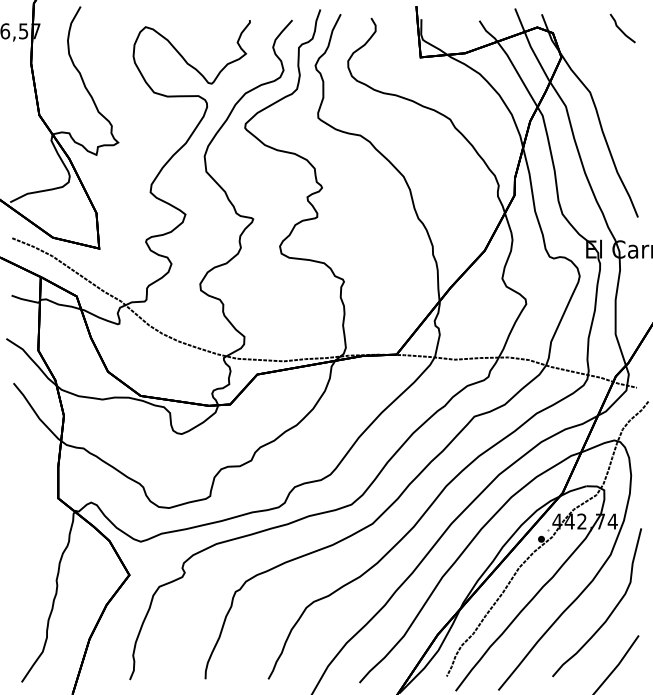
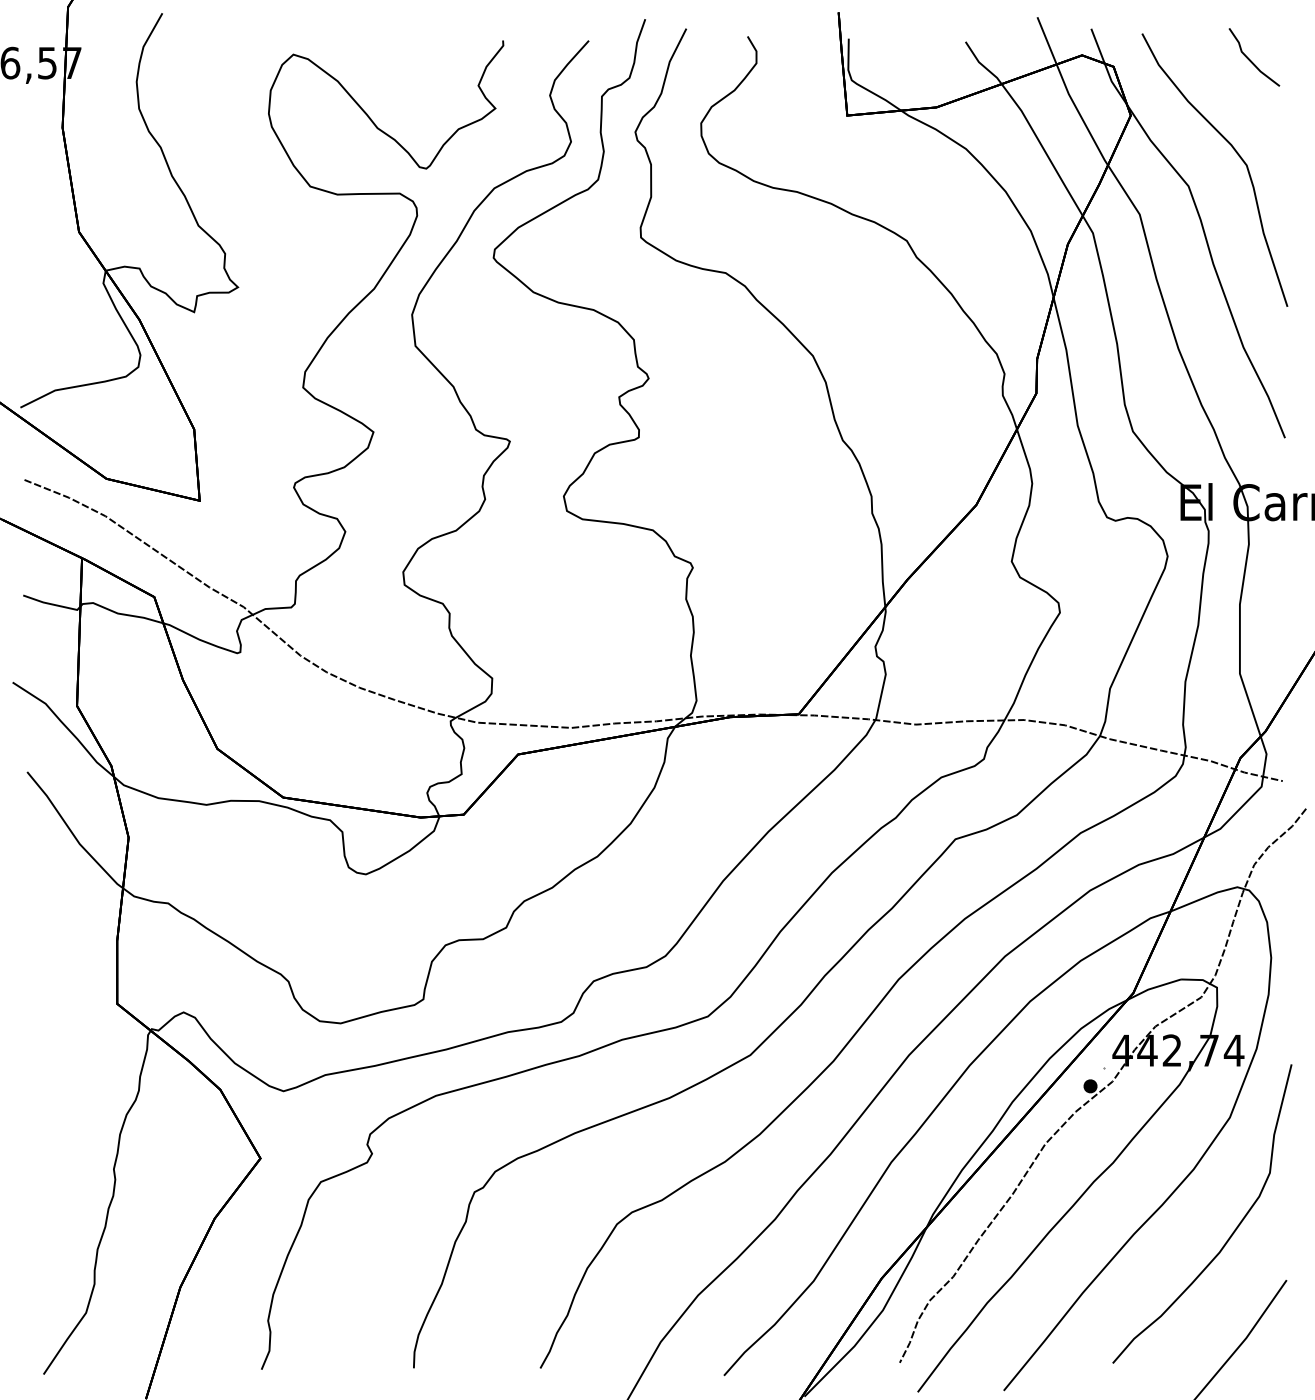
curve: (612, 75) -> (1233, 152), added

